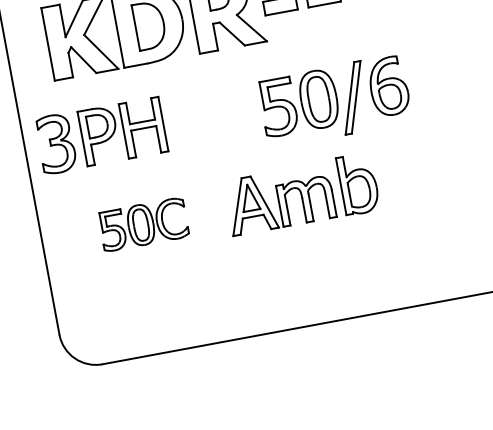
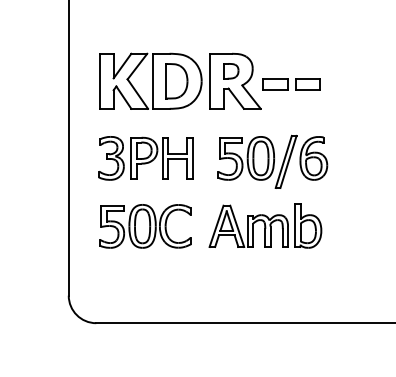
part: (334, 100) -> (272, 161), moved
part: (101, 135) -> (145, 158), moved
part: (143, 224) -> (145, 226), size x1.43

